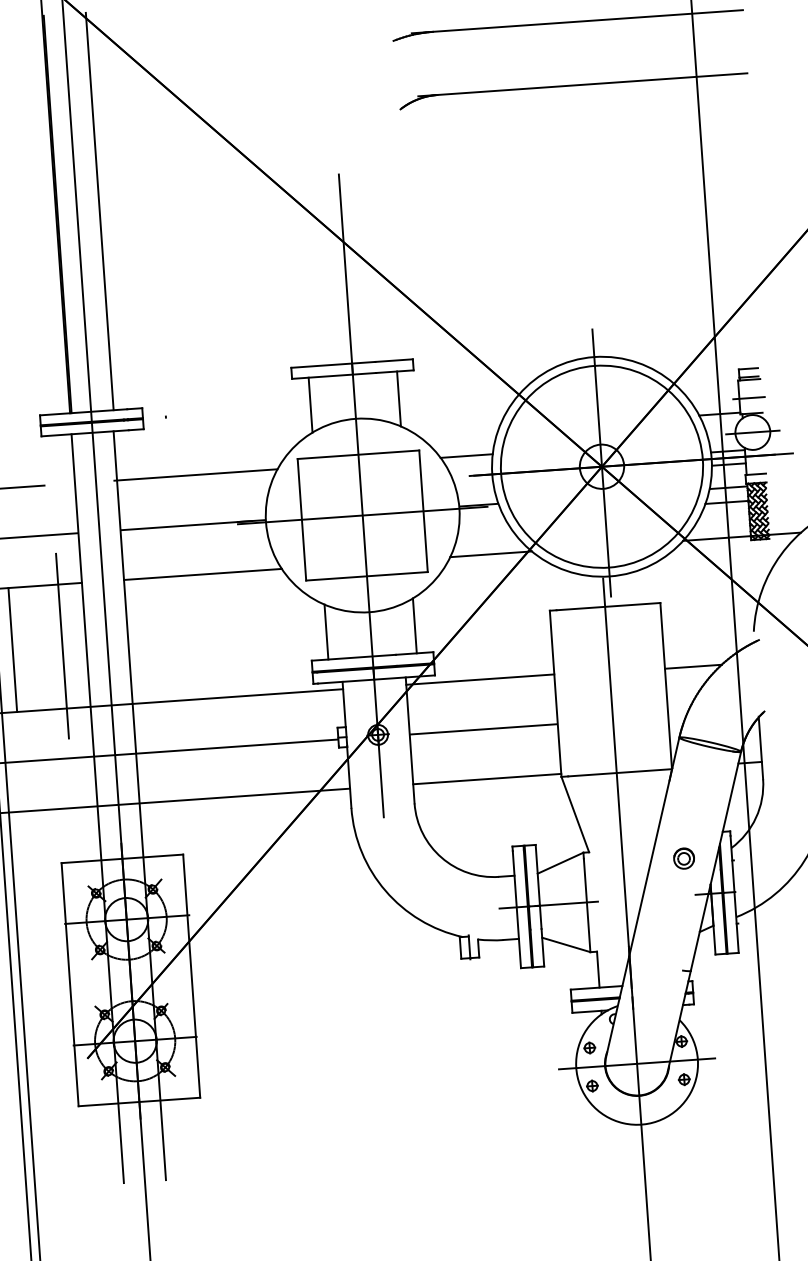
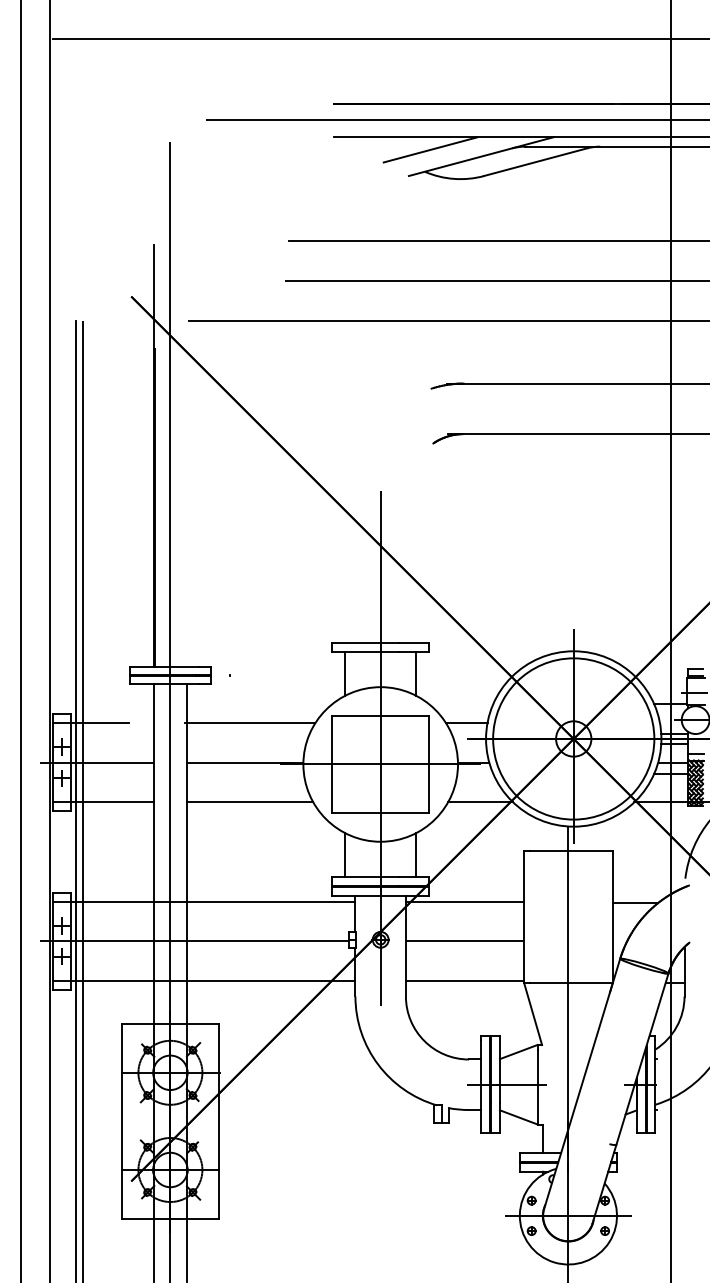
line: (99, 210) -> (188, 507), removed
line: (62, 645) -> (134, 851), removed
line: (12, 649) -> (94, 851), removed
part: (684, 858) -> (617, 1055), removed

